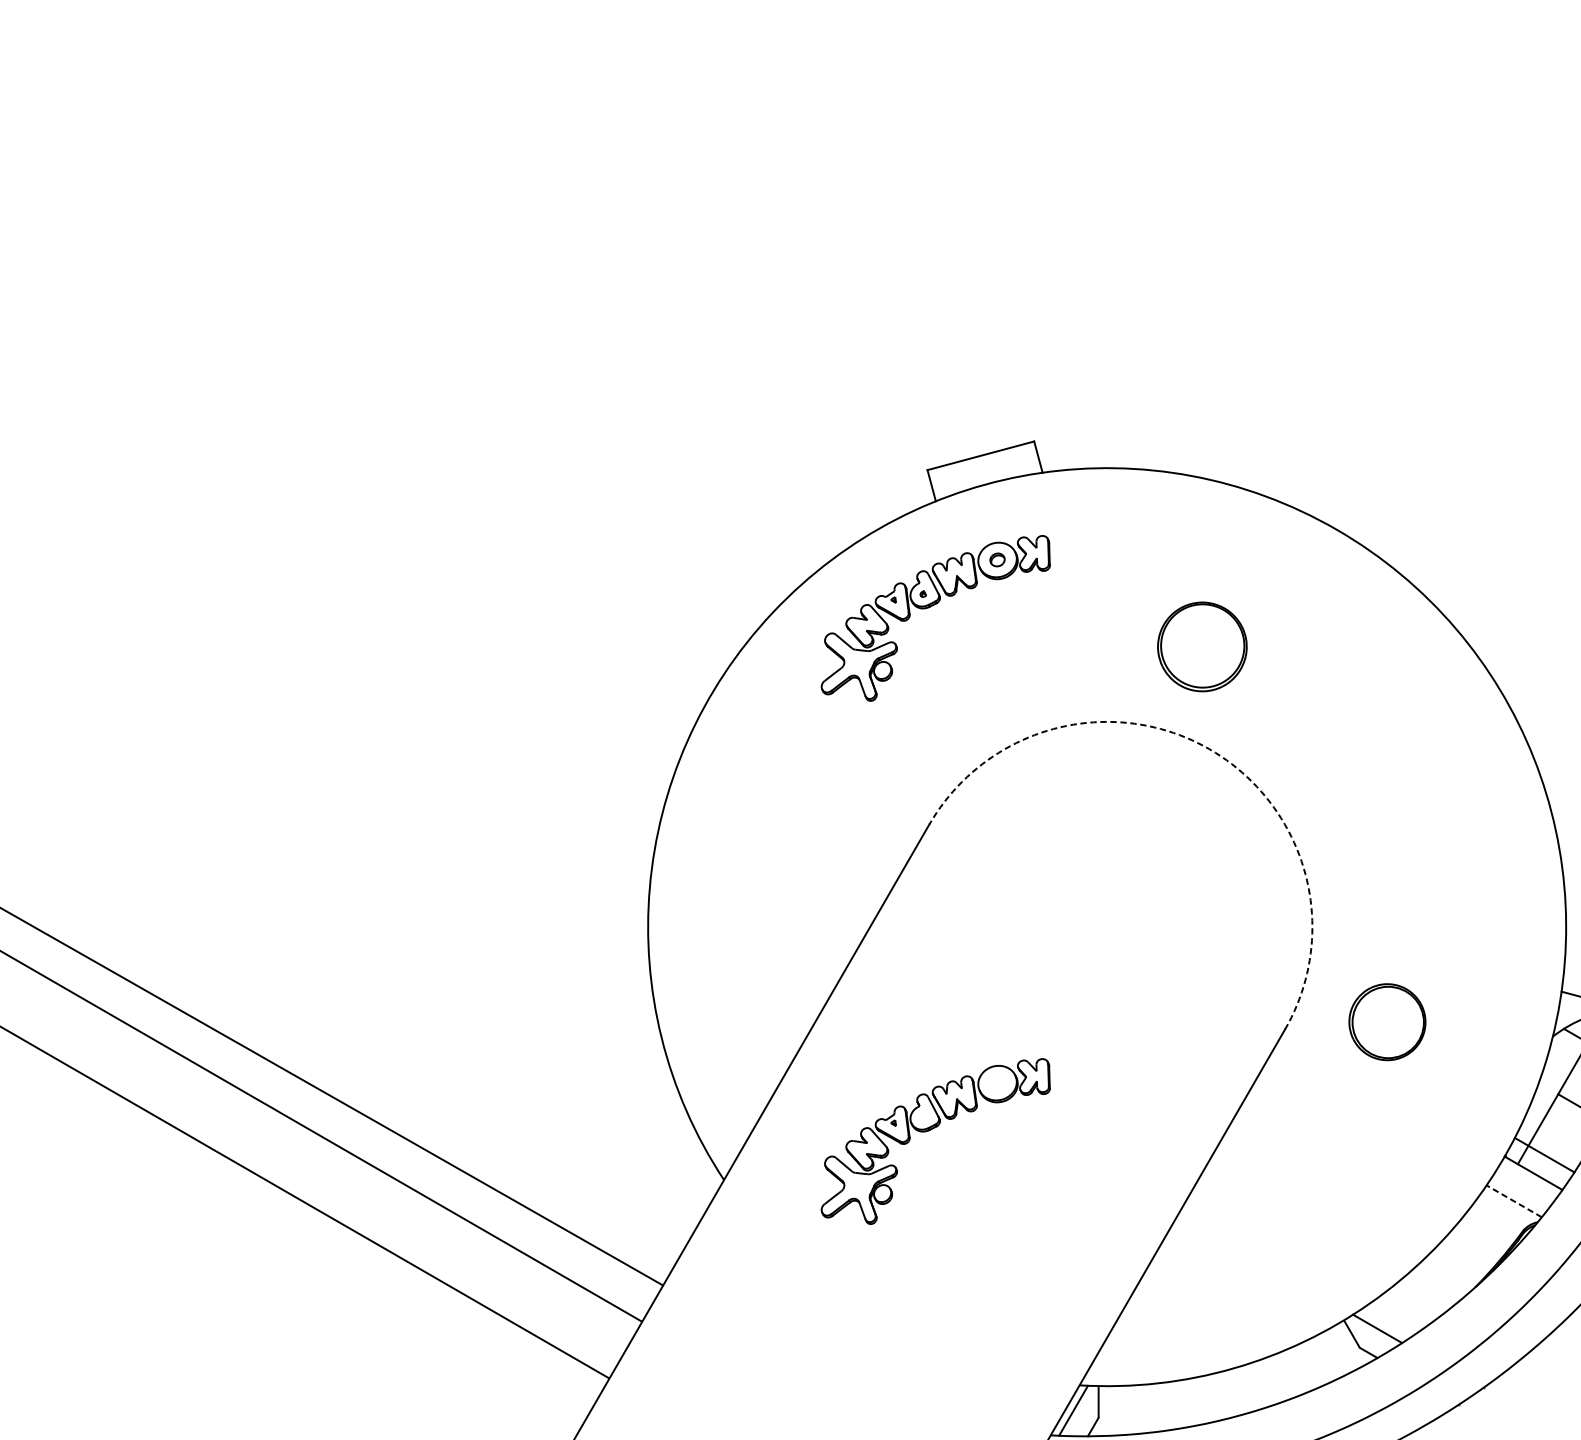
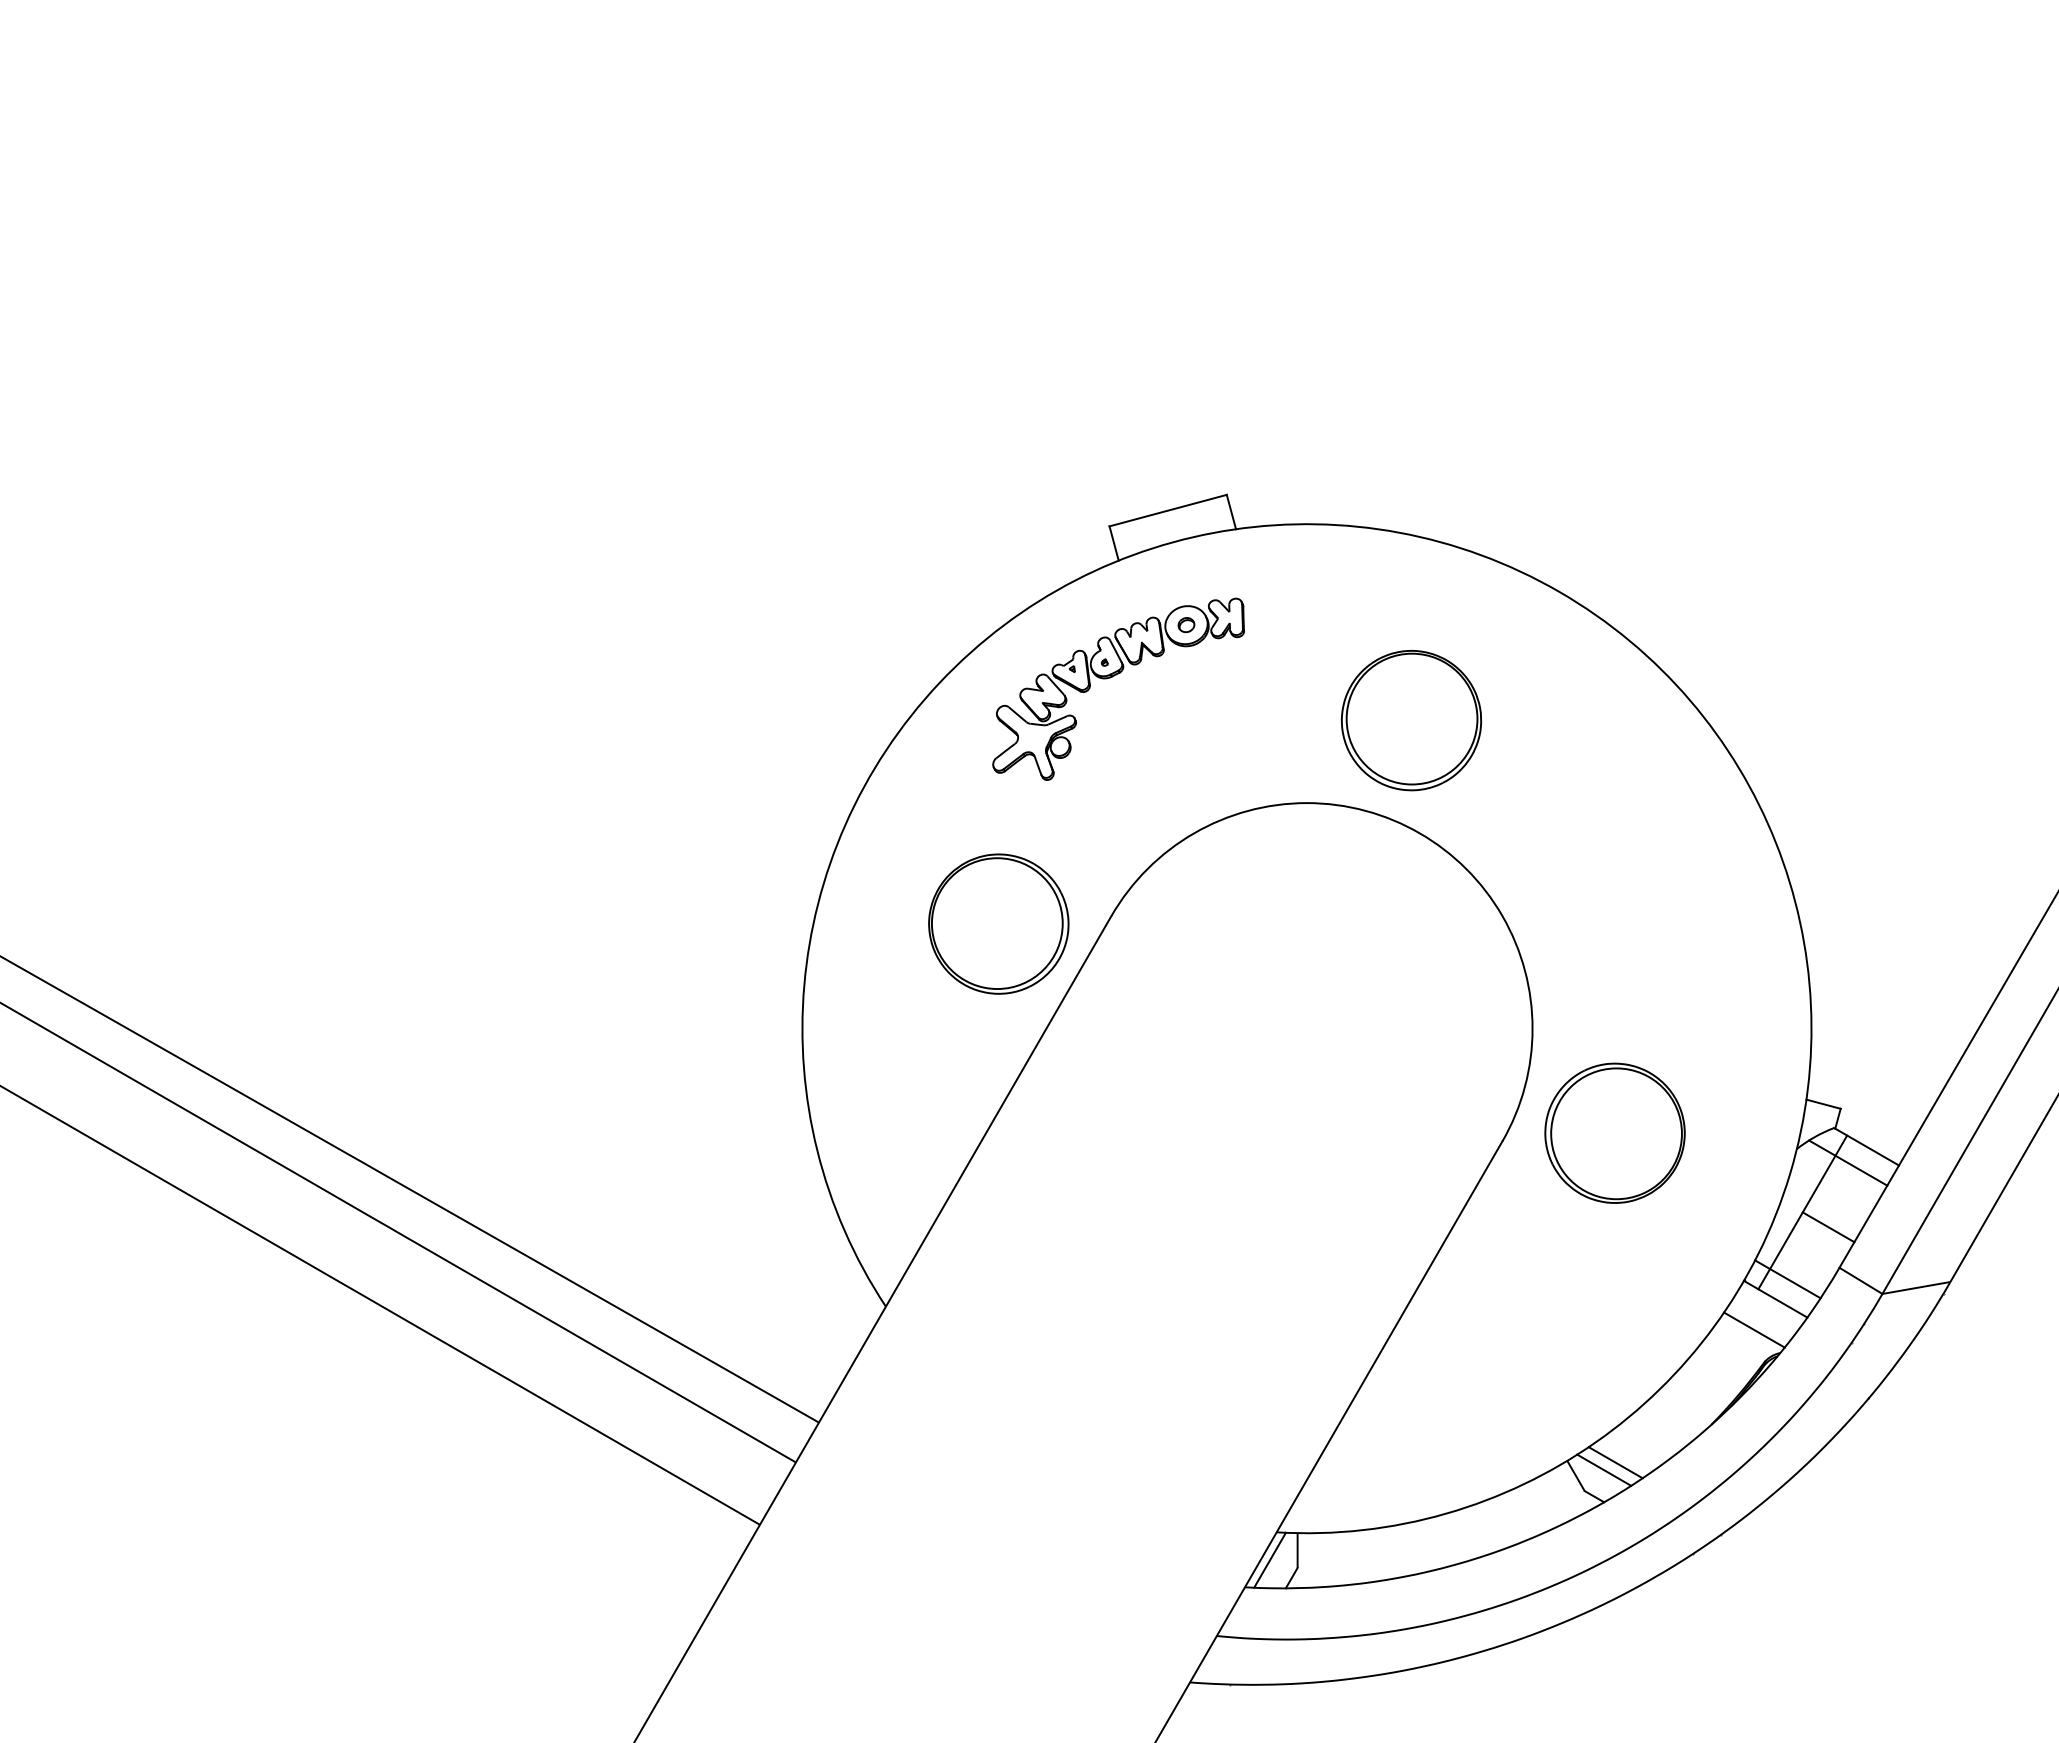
part: (1202, 646) -> (1411, 720), size x1.43
arc: (1209, 749) -> (1419, 833), dashed -> solid
part: (826, 831) -> (998, 923), added
part: (1386, 1021) -> (1614, 1132), size x1.67
part: (930, 1130) -> (1112, 1252), removed
line: (1513, 1200) -> (1753, 1329), dashed -> solid
line: (1387, 1321) -> (1615, 1462), added

